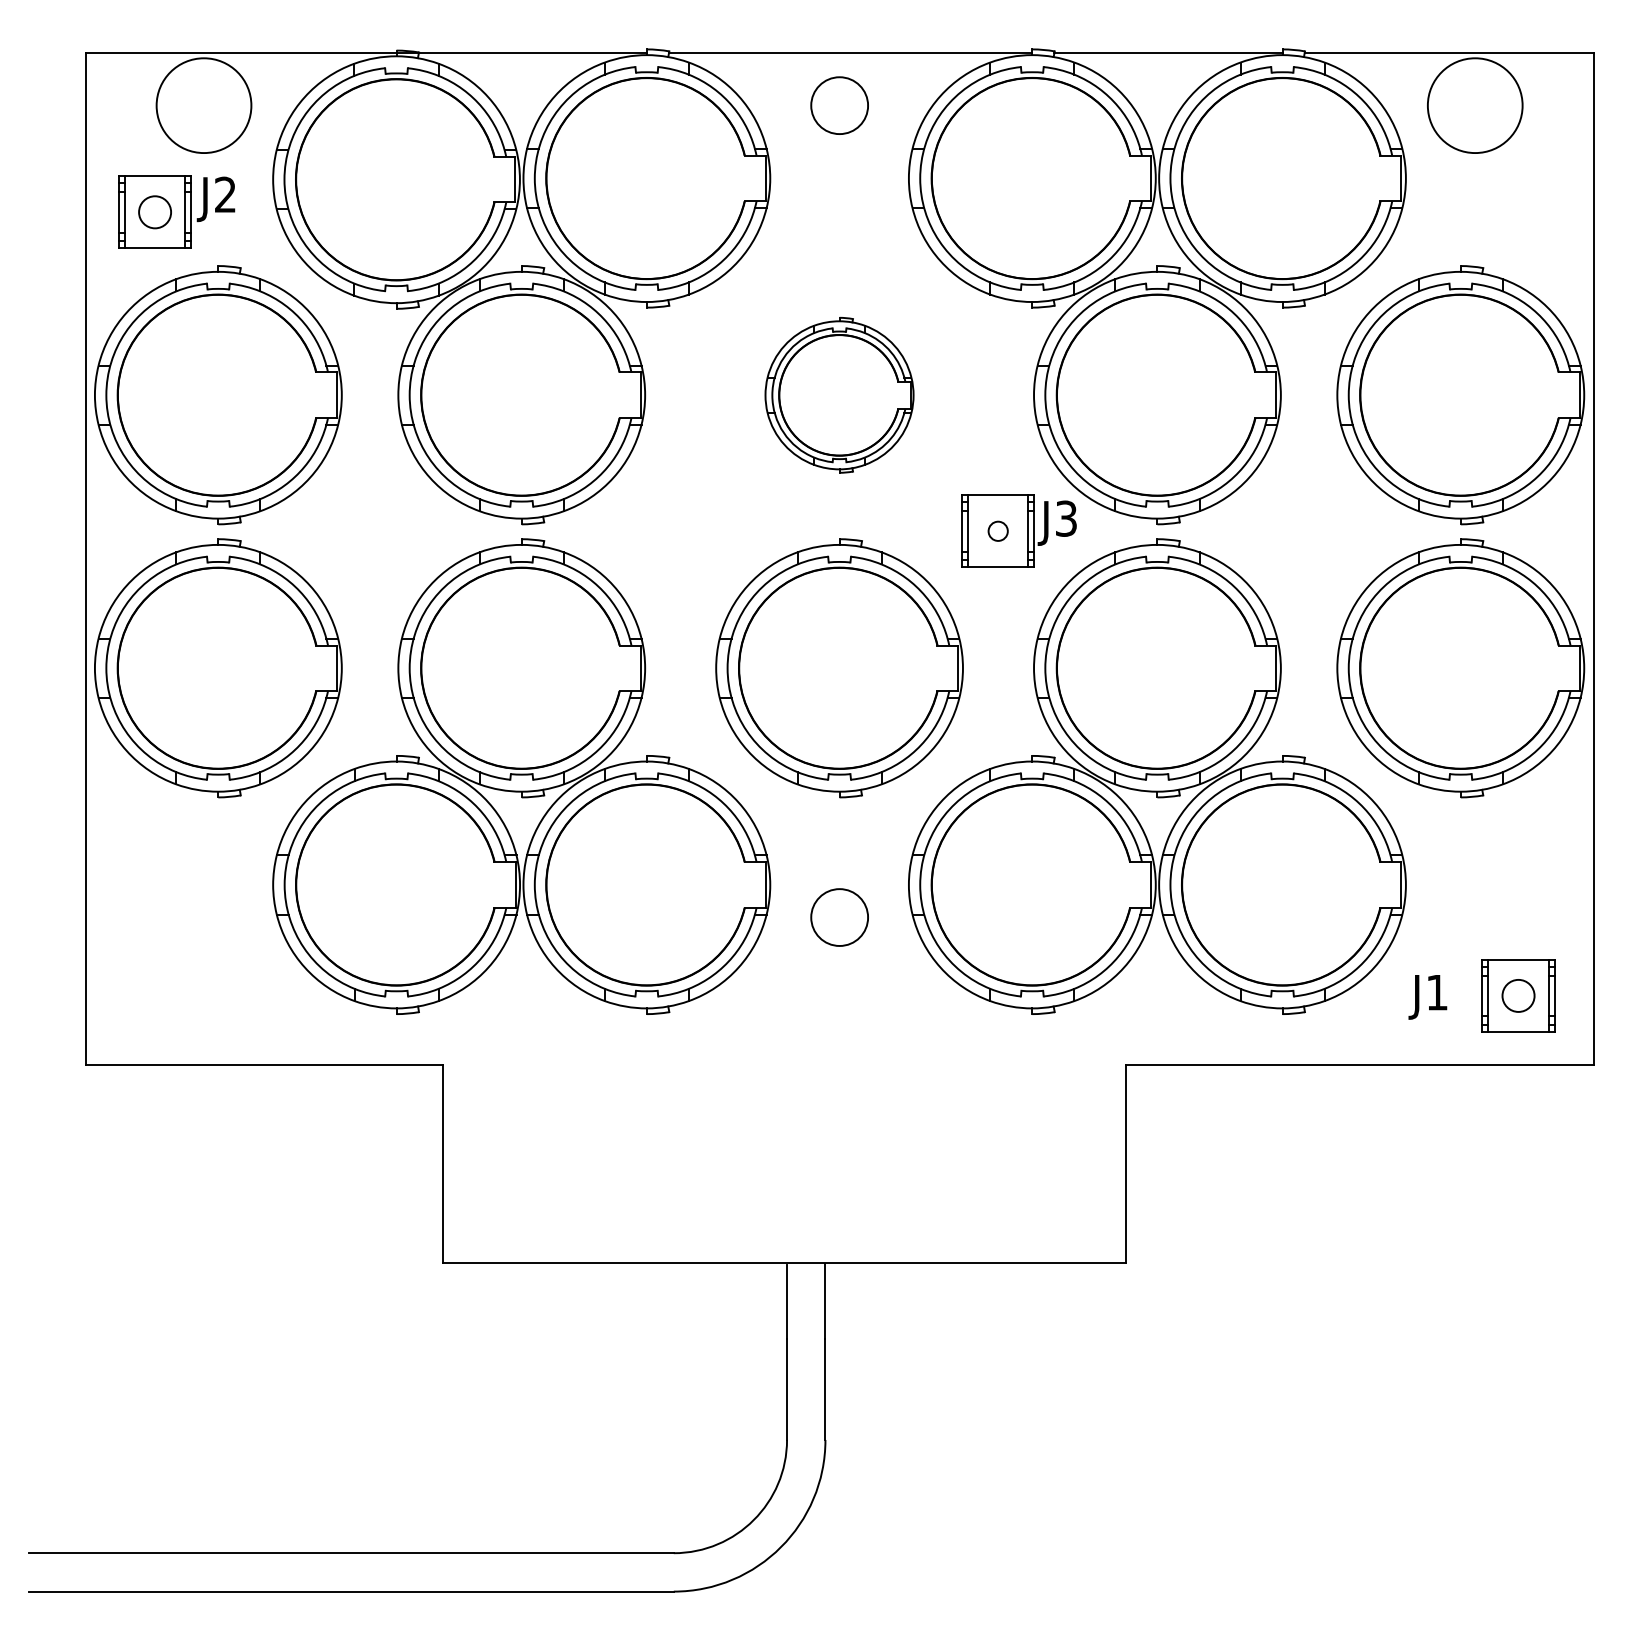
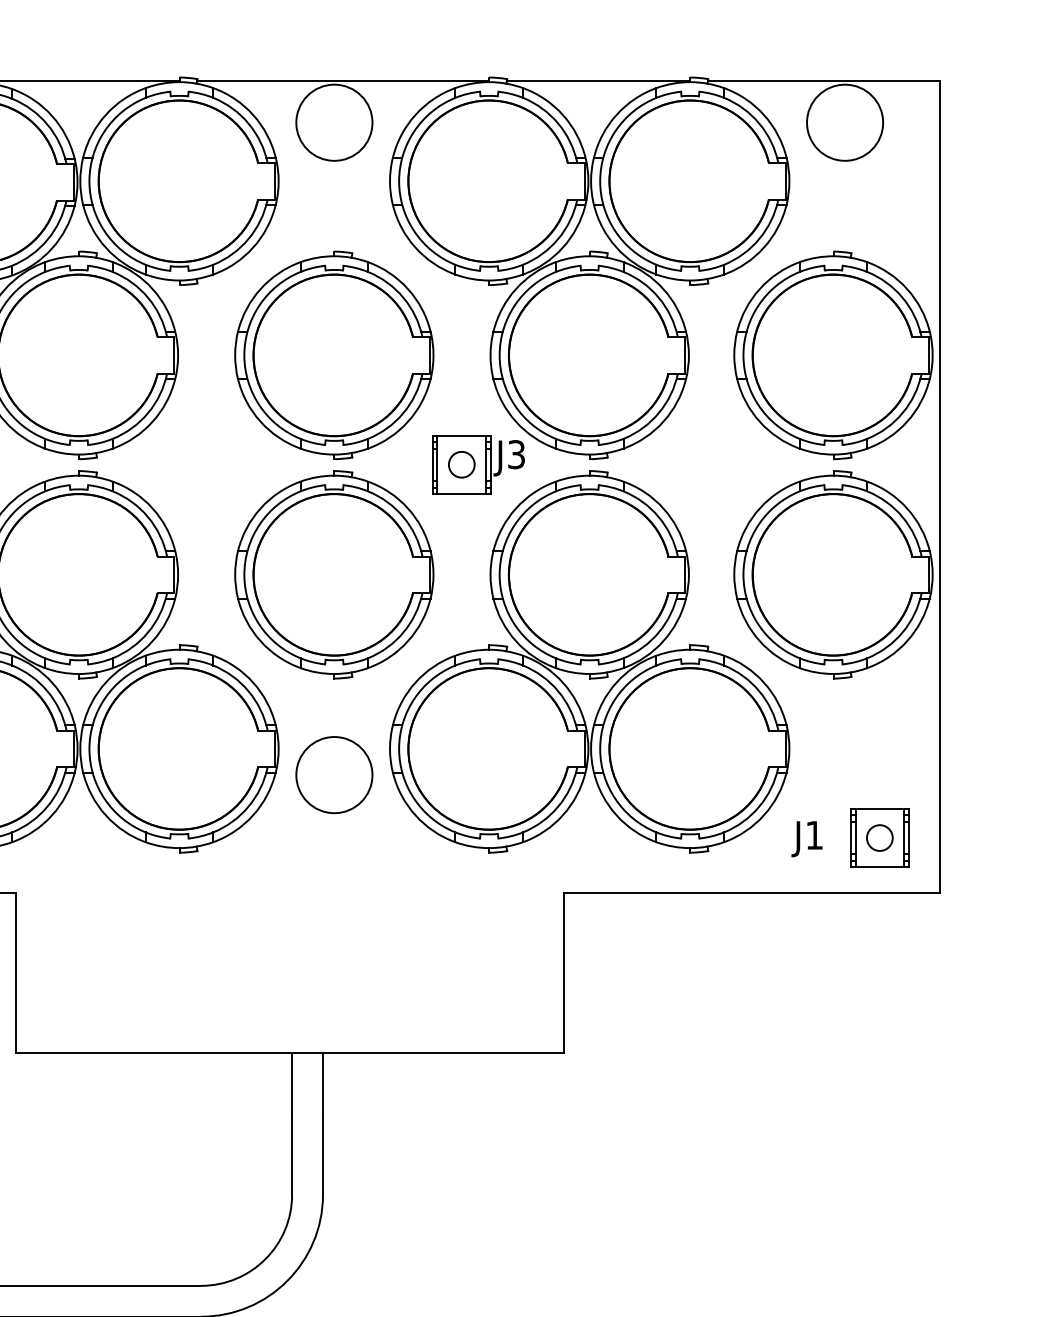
circle: (839, 105) -> (334, 122), size x1.67
part: (839, 395) -> (334, 355), size x1.67
circle: (998, 531) -> (462, 464), size x1.67
circle: (839, 917) -> (334, 775), size x1.67

